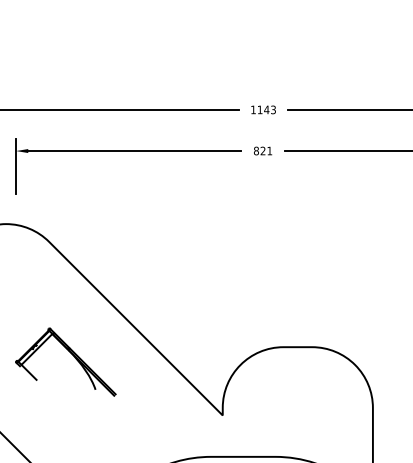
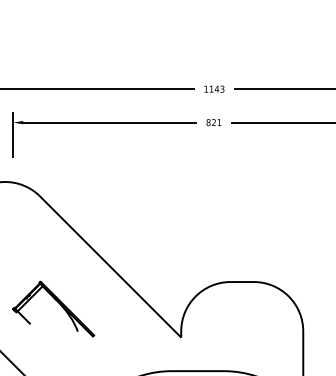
part: (71, 355) -> (58, 303), moved

